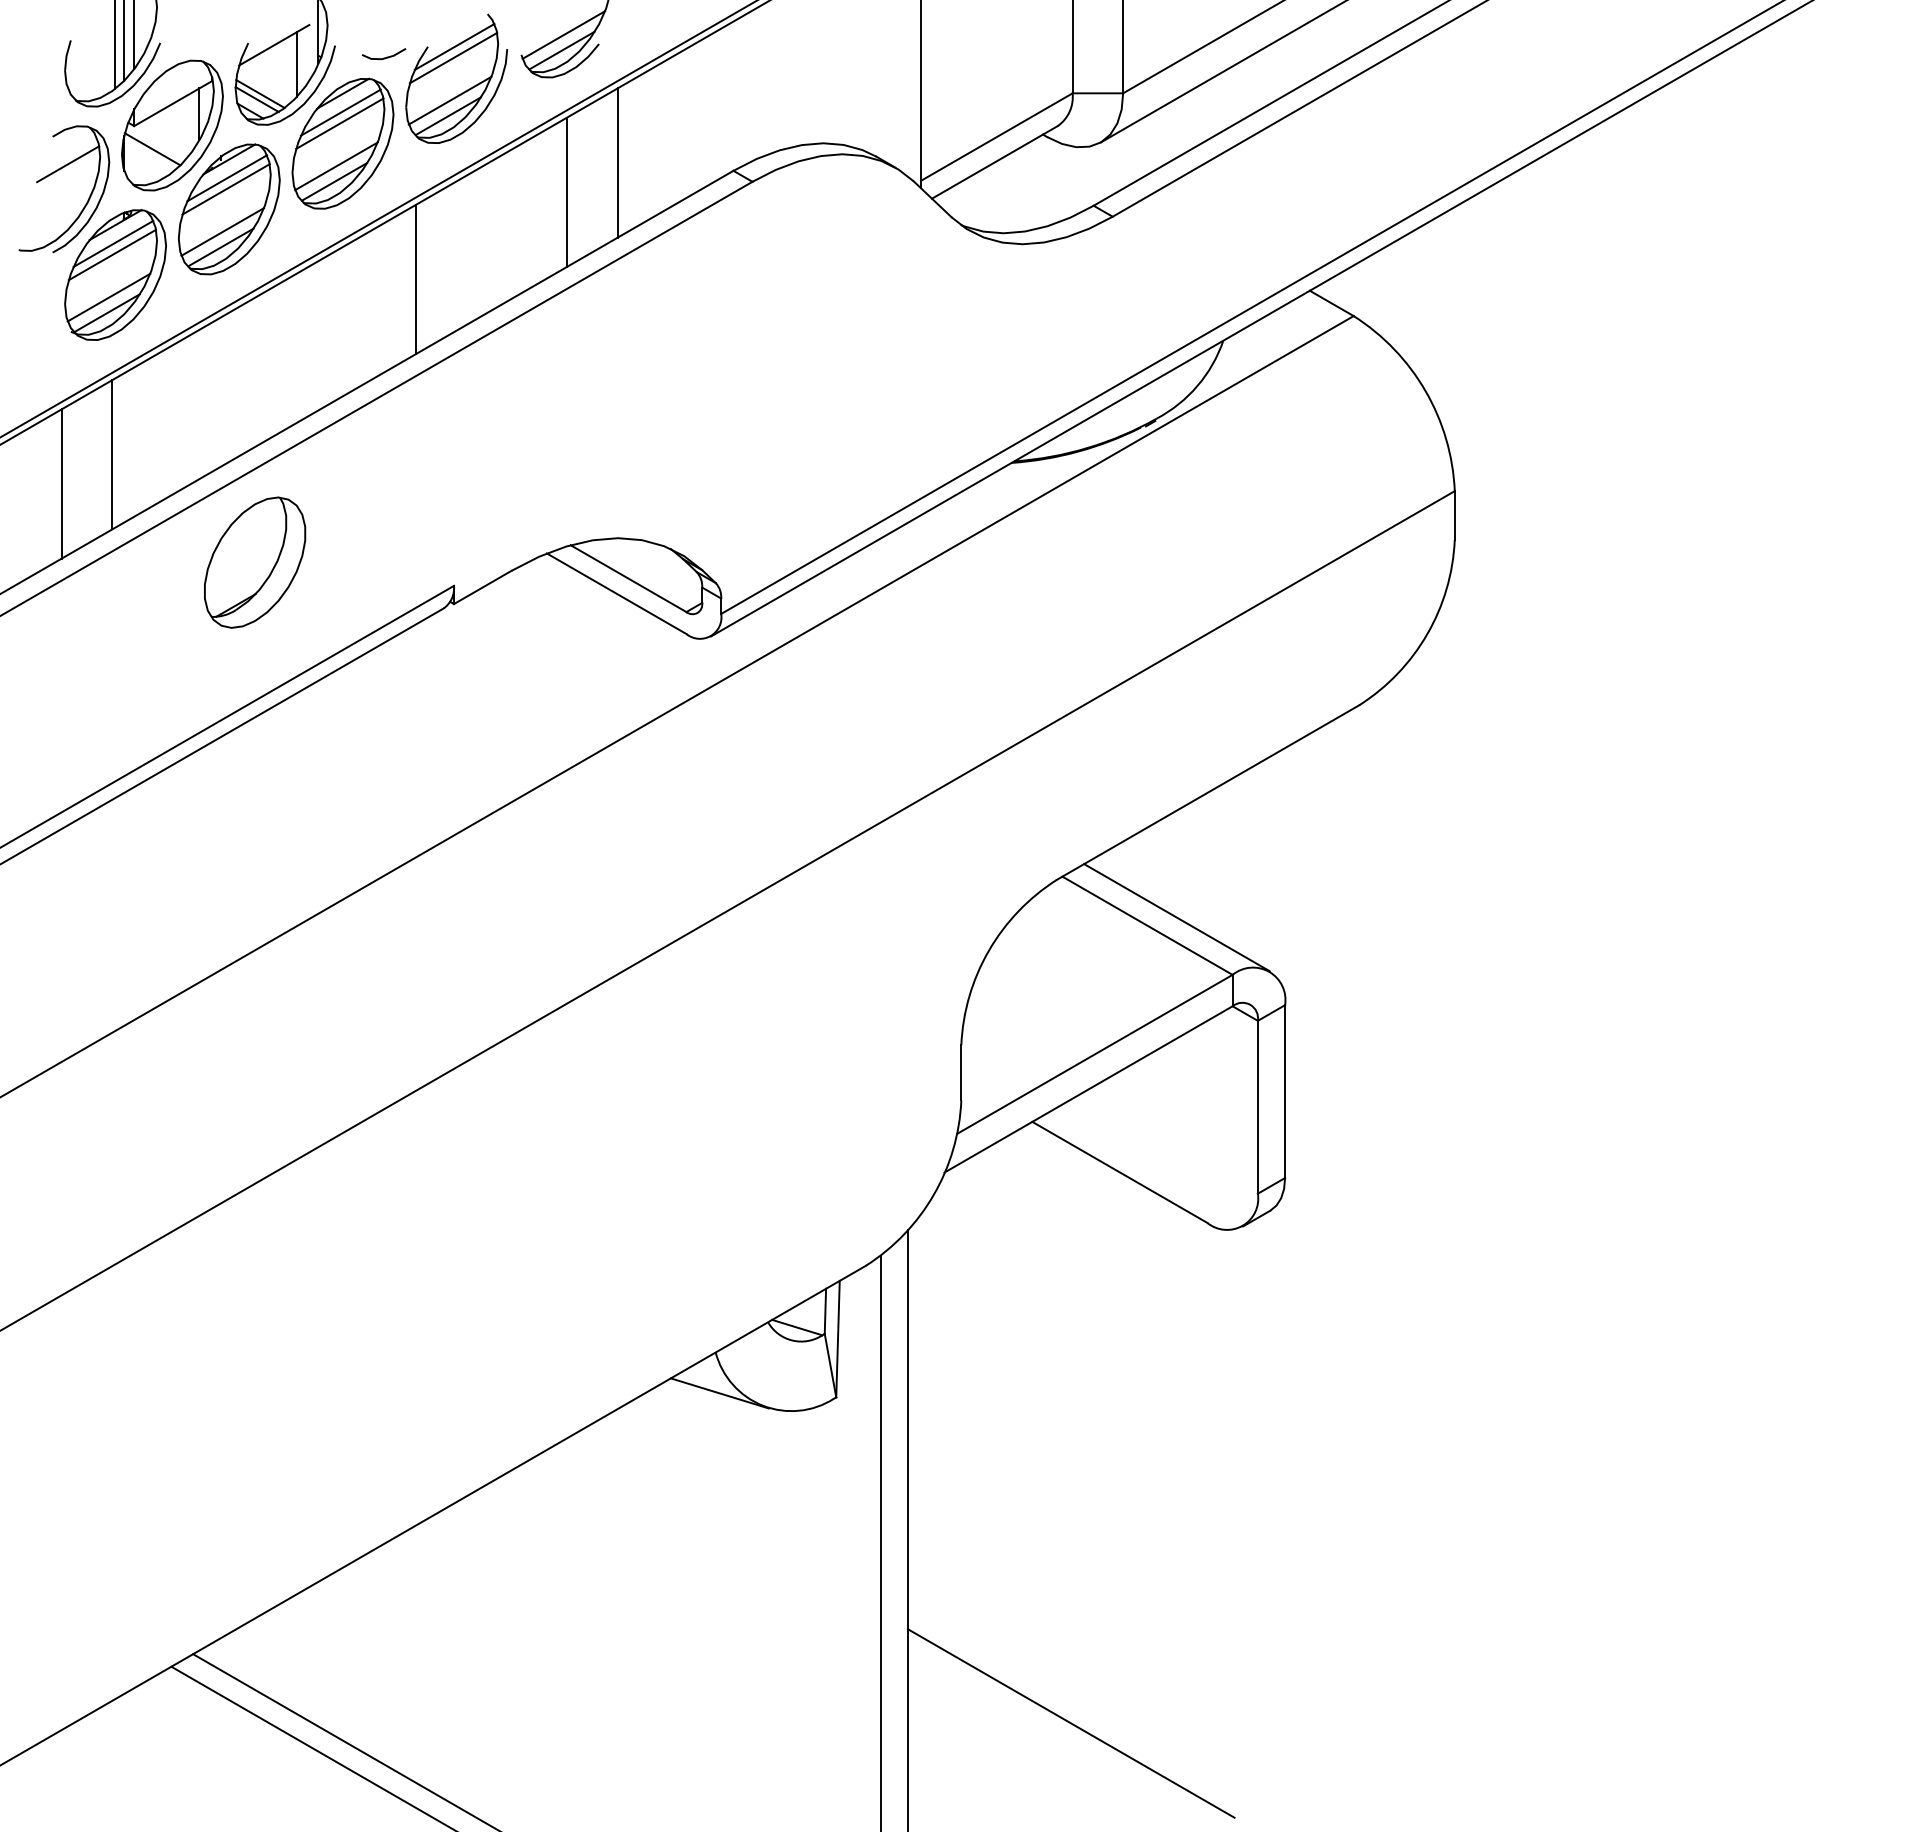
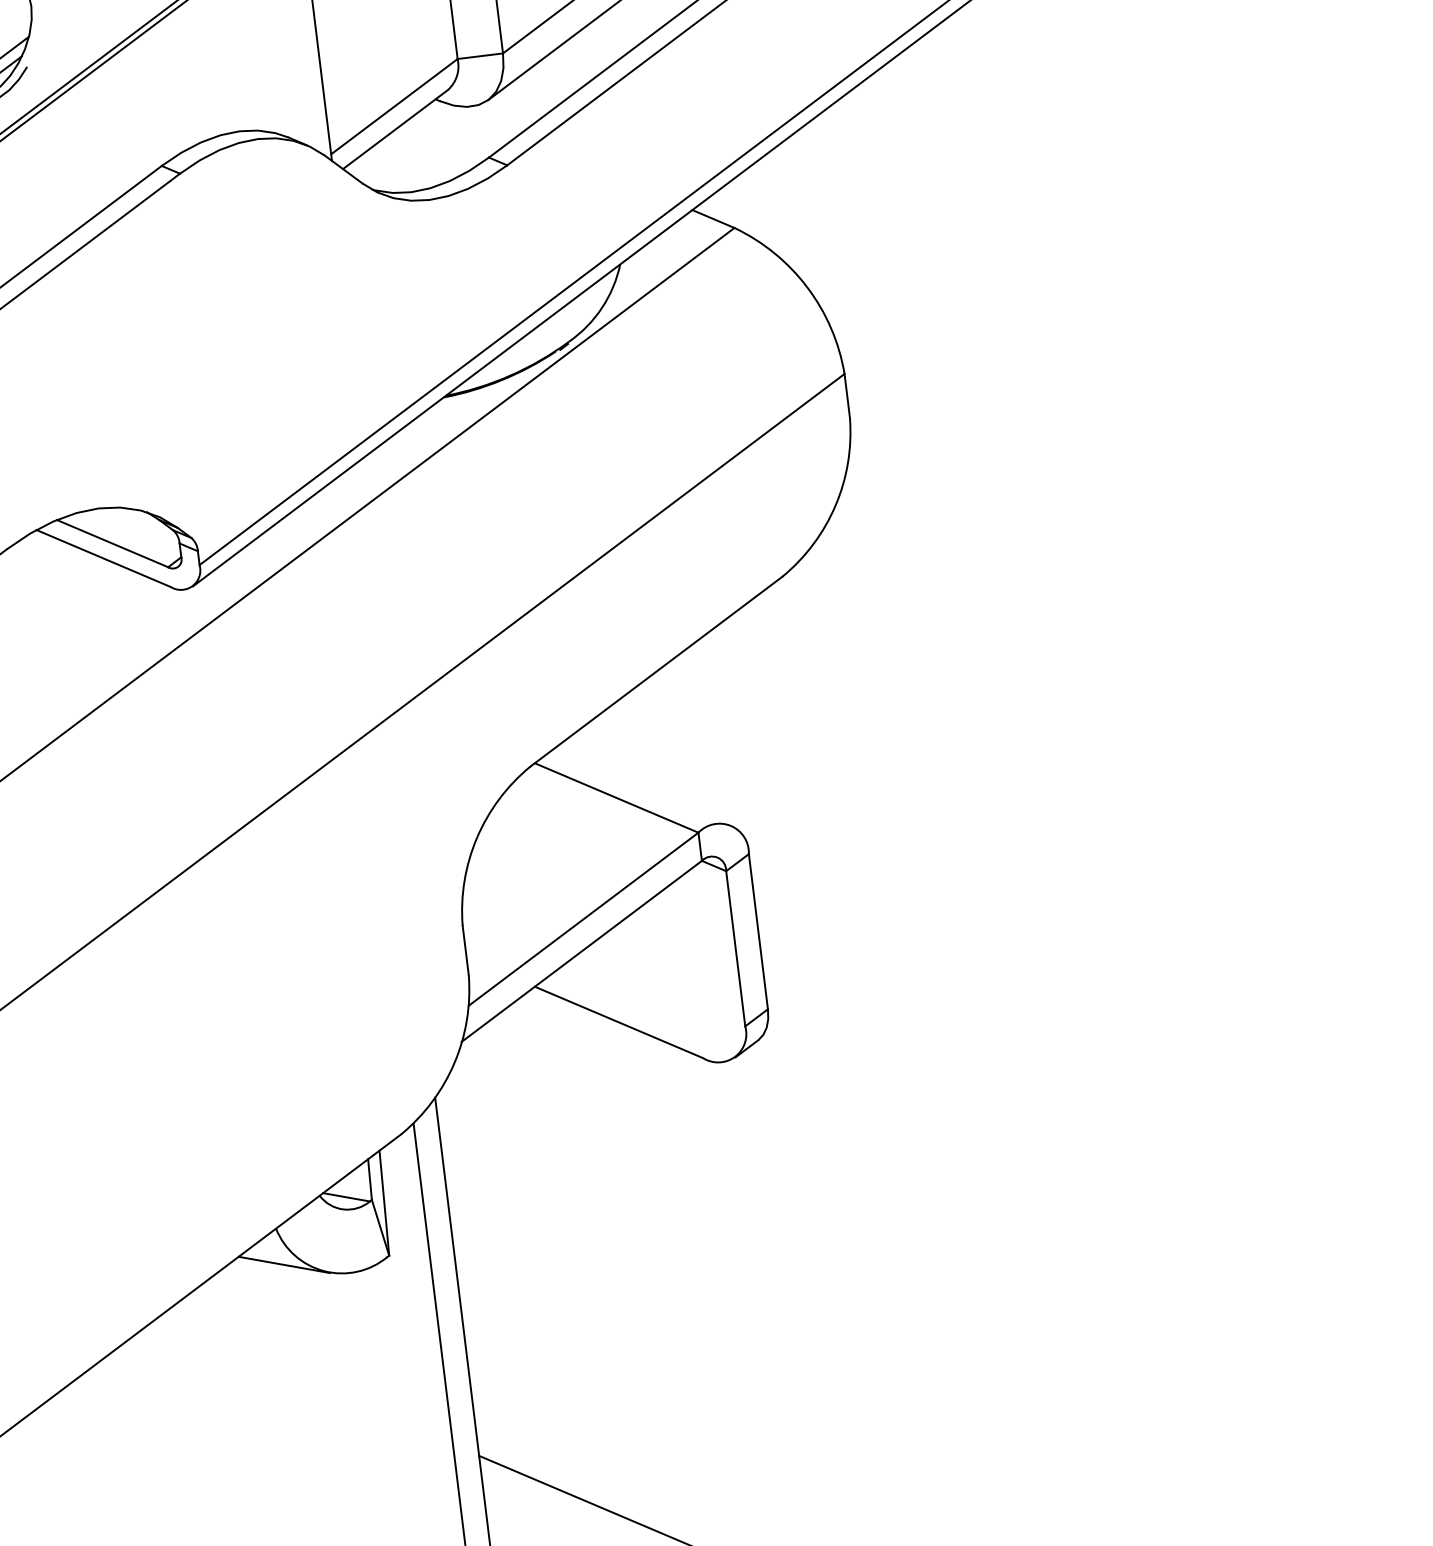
line: (617, 162) -> (56, 171), removed
line: (567, 191) -> (15, 202), removed
line: (1176, 917) -> (641, 787), removed

